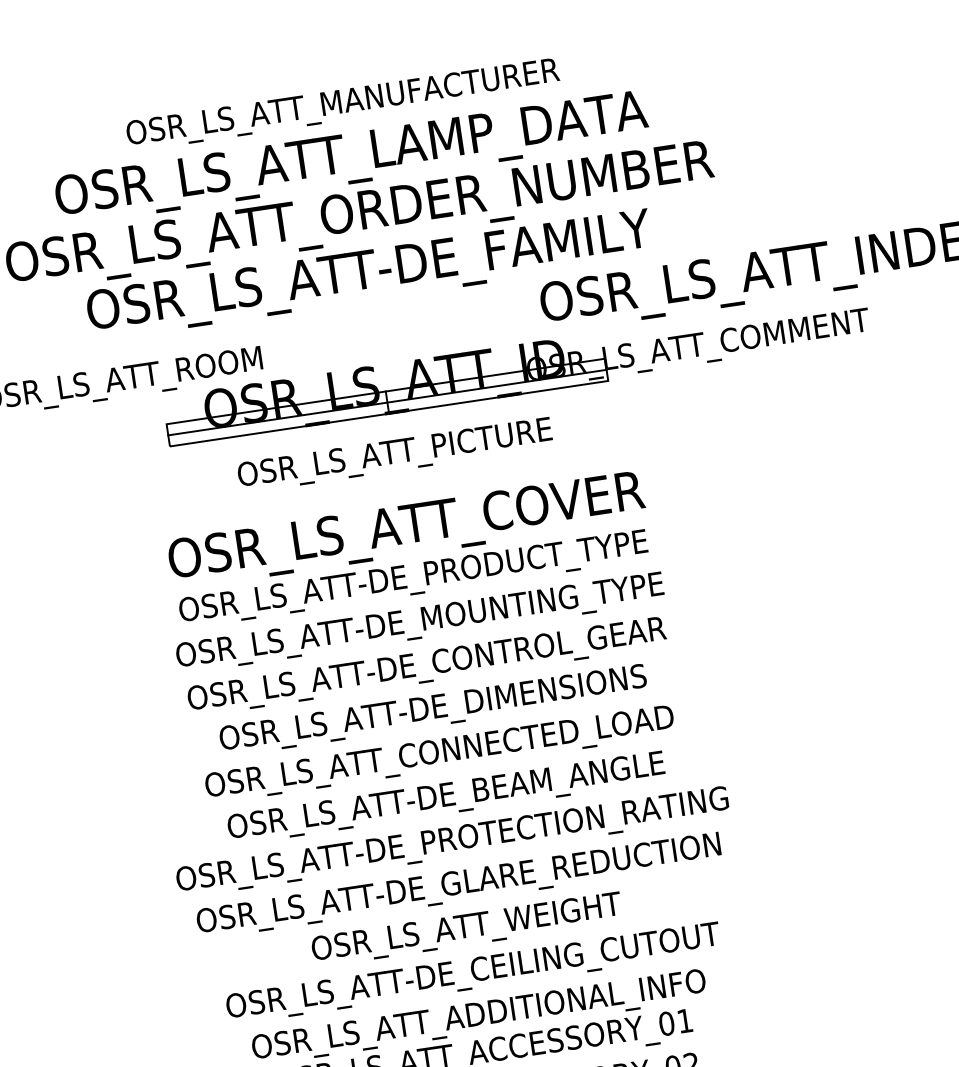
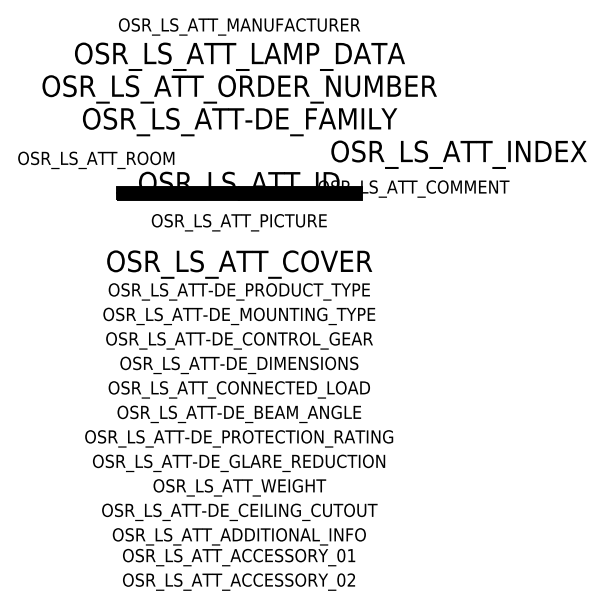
fill: (385, 403) -> (238, 193), added

